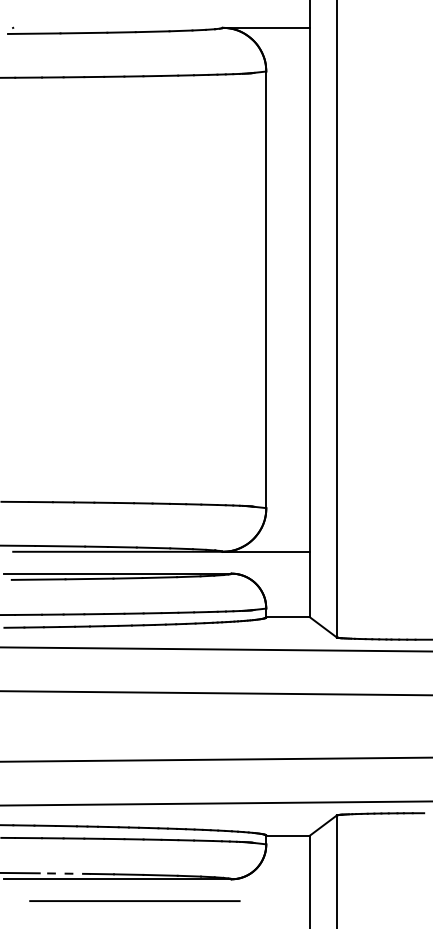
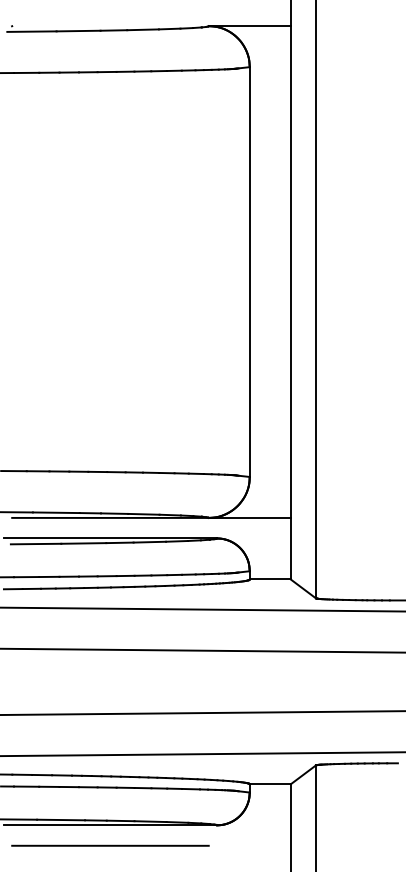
line: (65, 873) -> (61, 819), dashed -> solid
line: (134, 900) -> (110, 845), moved

